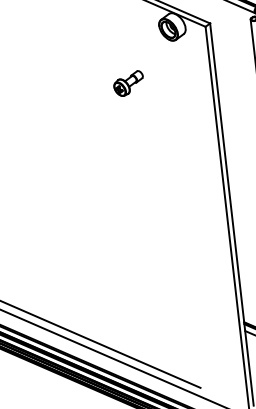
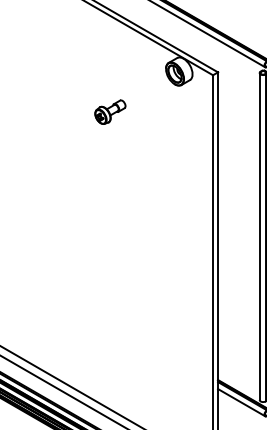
part: (128, 83) -> (110, 111), moved

